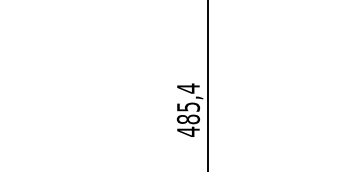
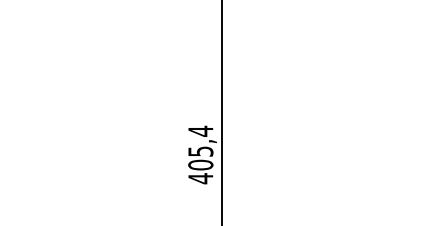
text: (188, 118) -> (200, 164), 485,4 -> 405,4

